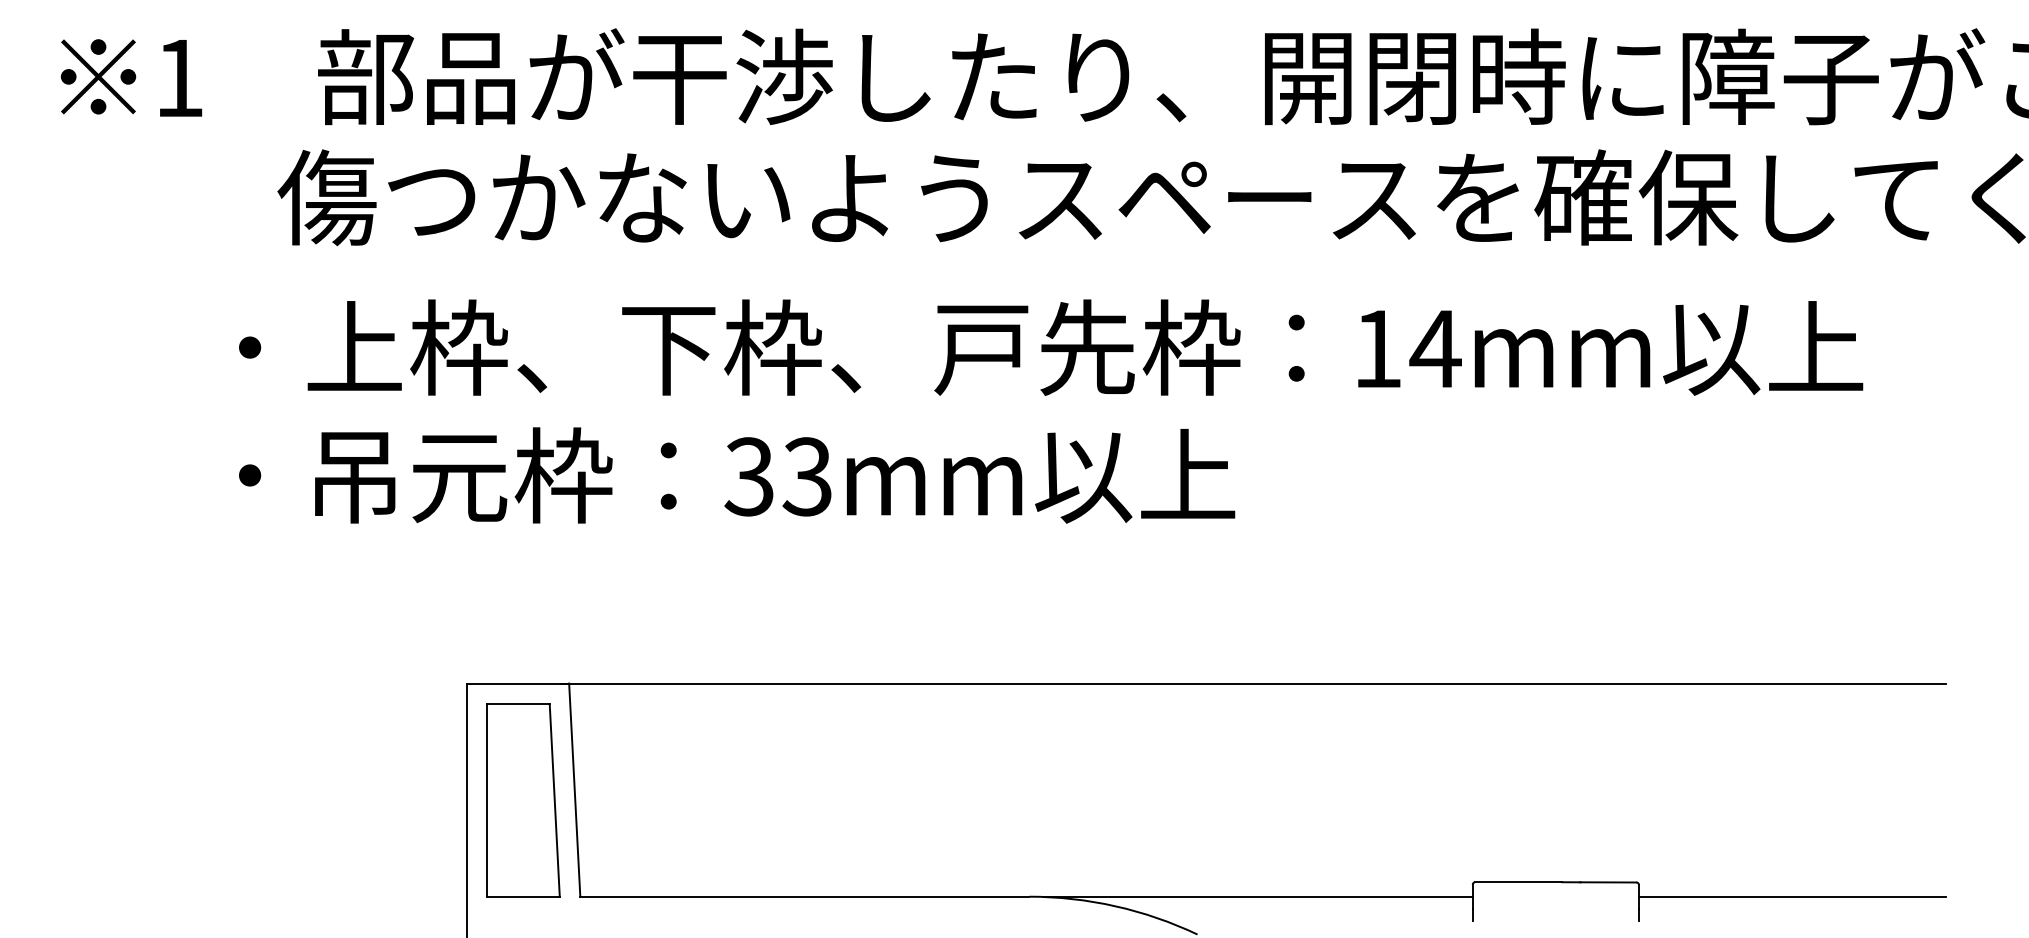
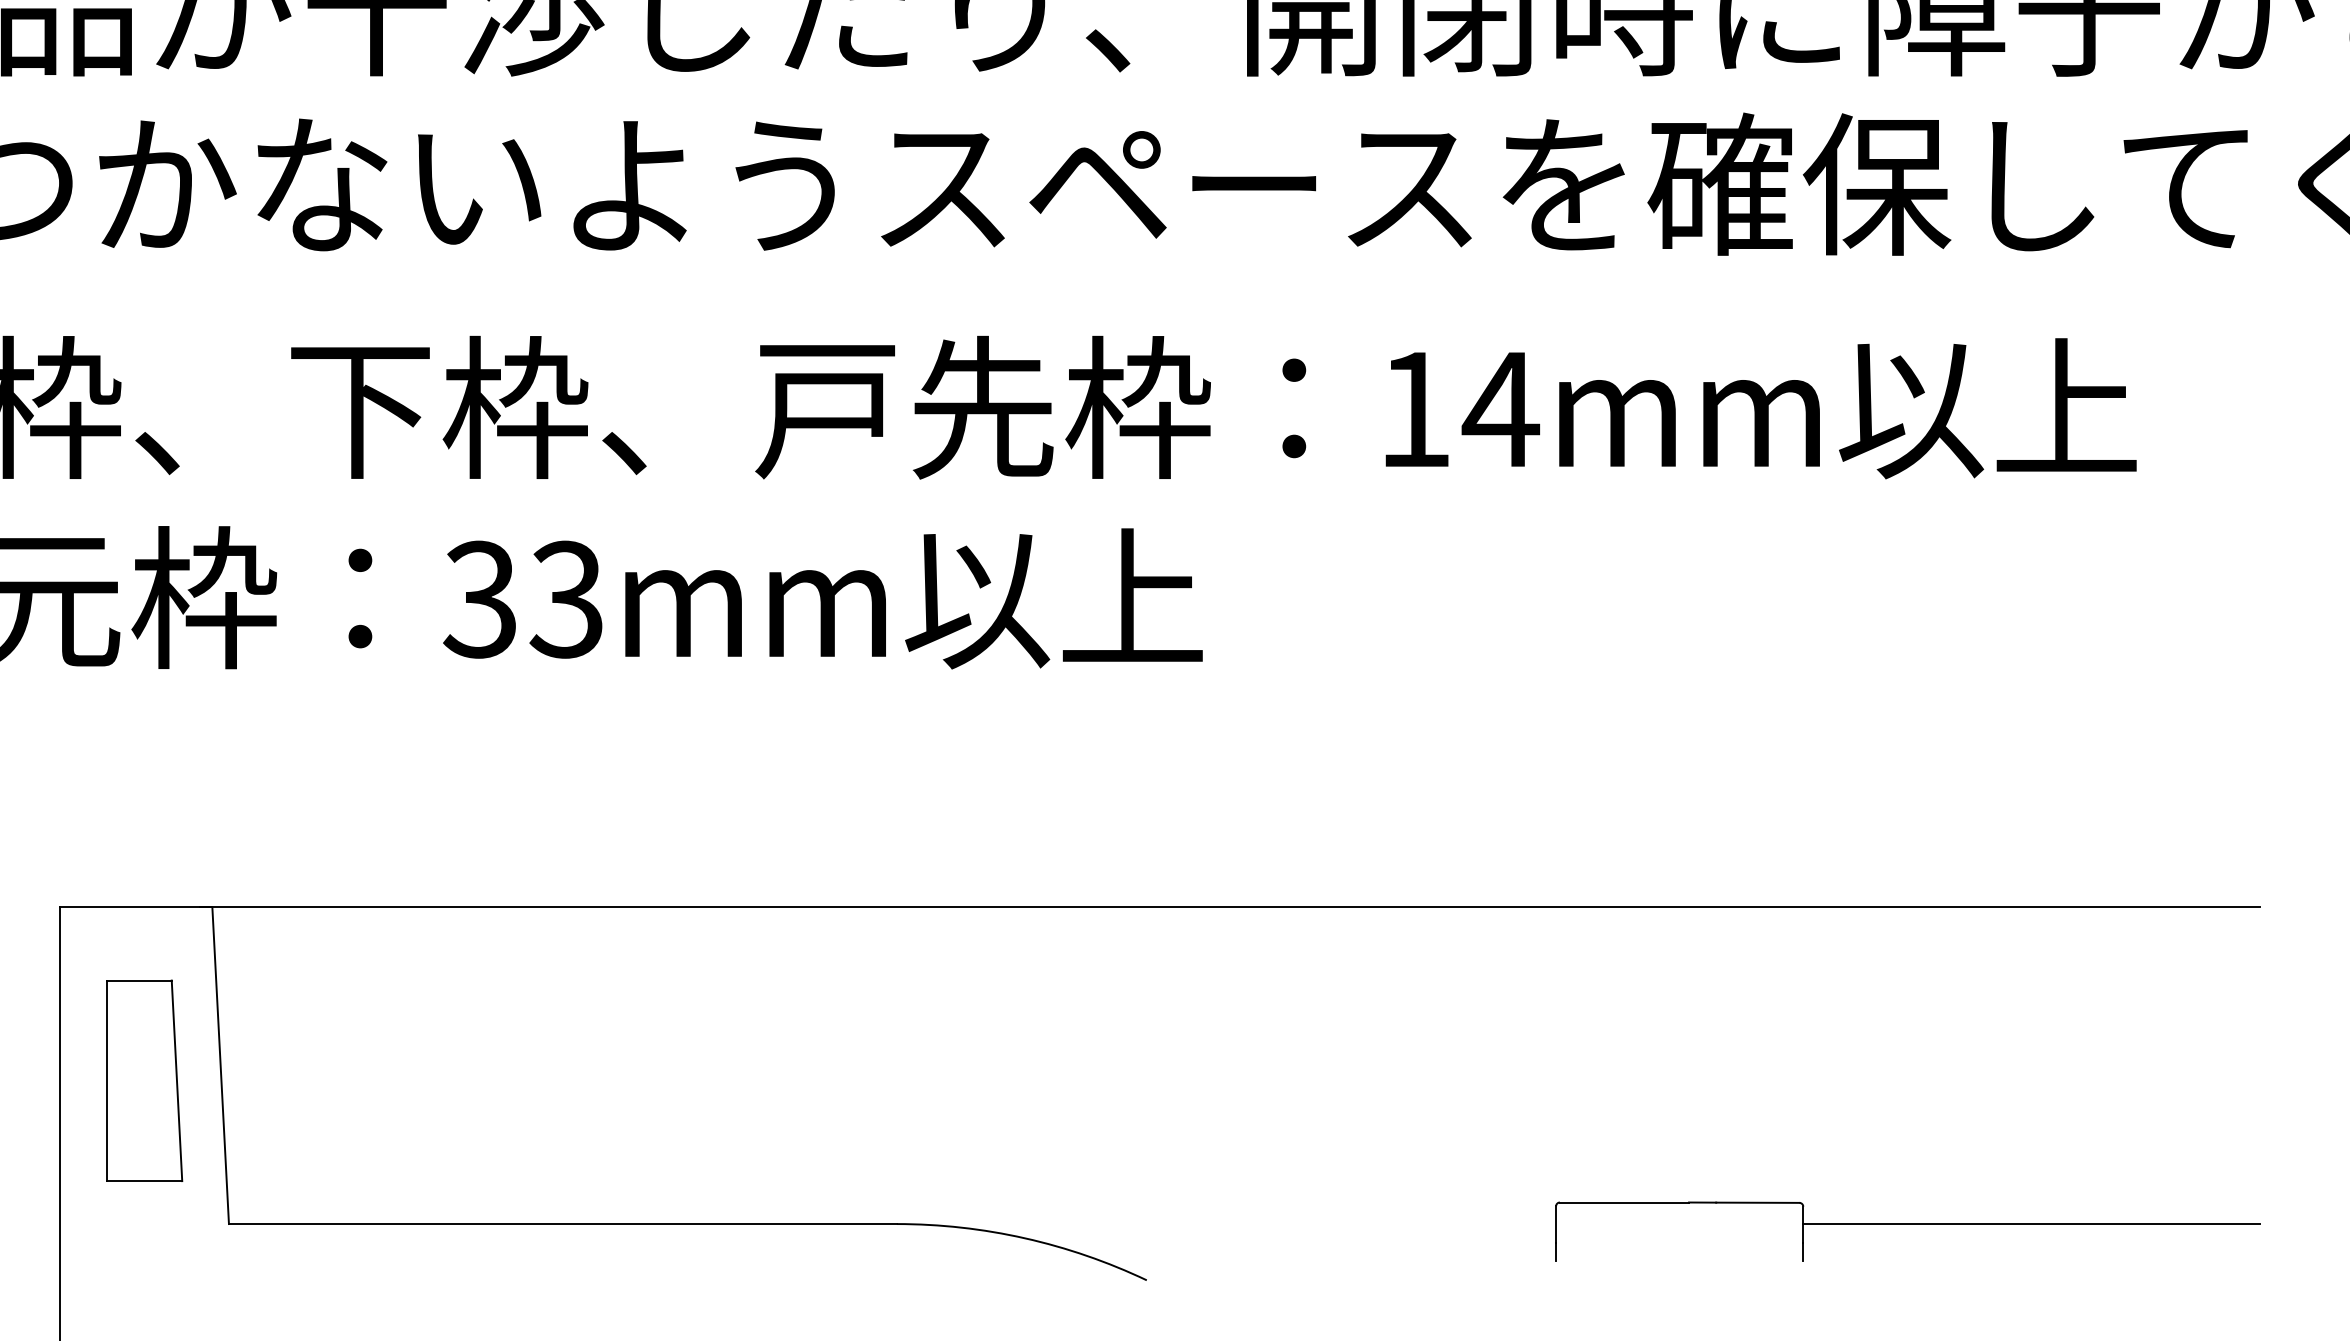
part: (523, 800) -> (144, 1080), size x0.7
line: (1257, 896) -> (1235, 1223), removed

